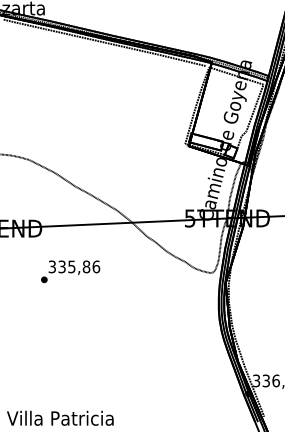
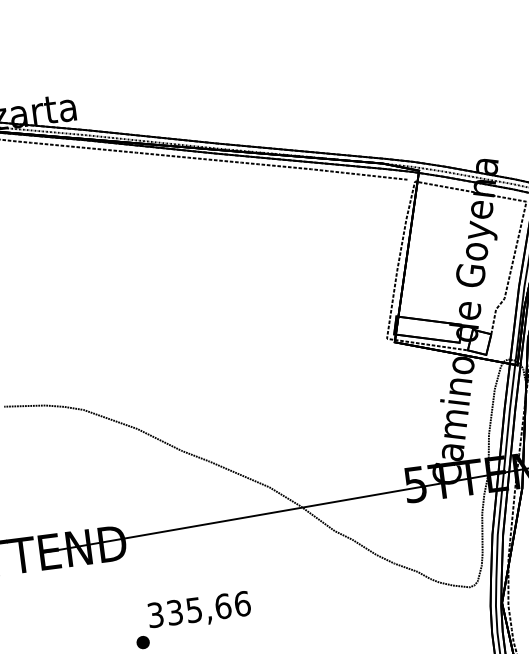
text: (86, 266) -> (223, 605), 335,86 -> 335,66

